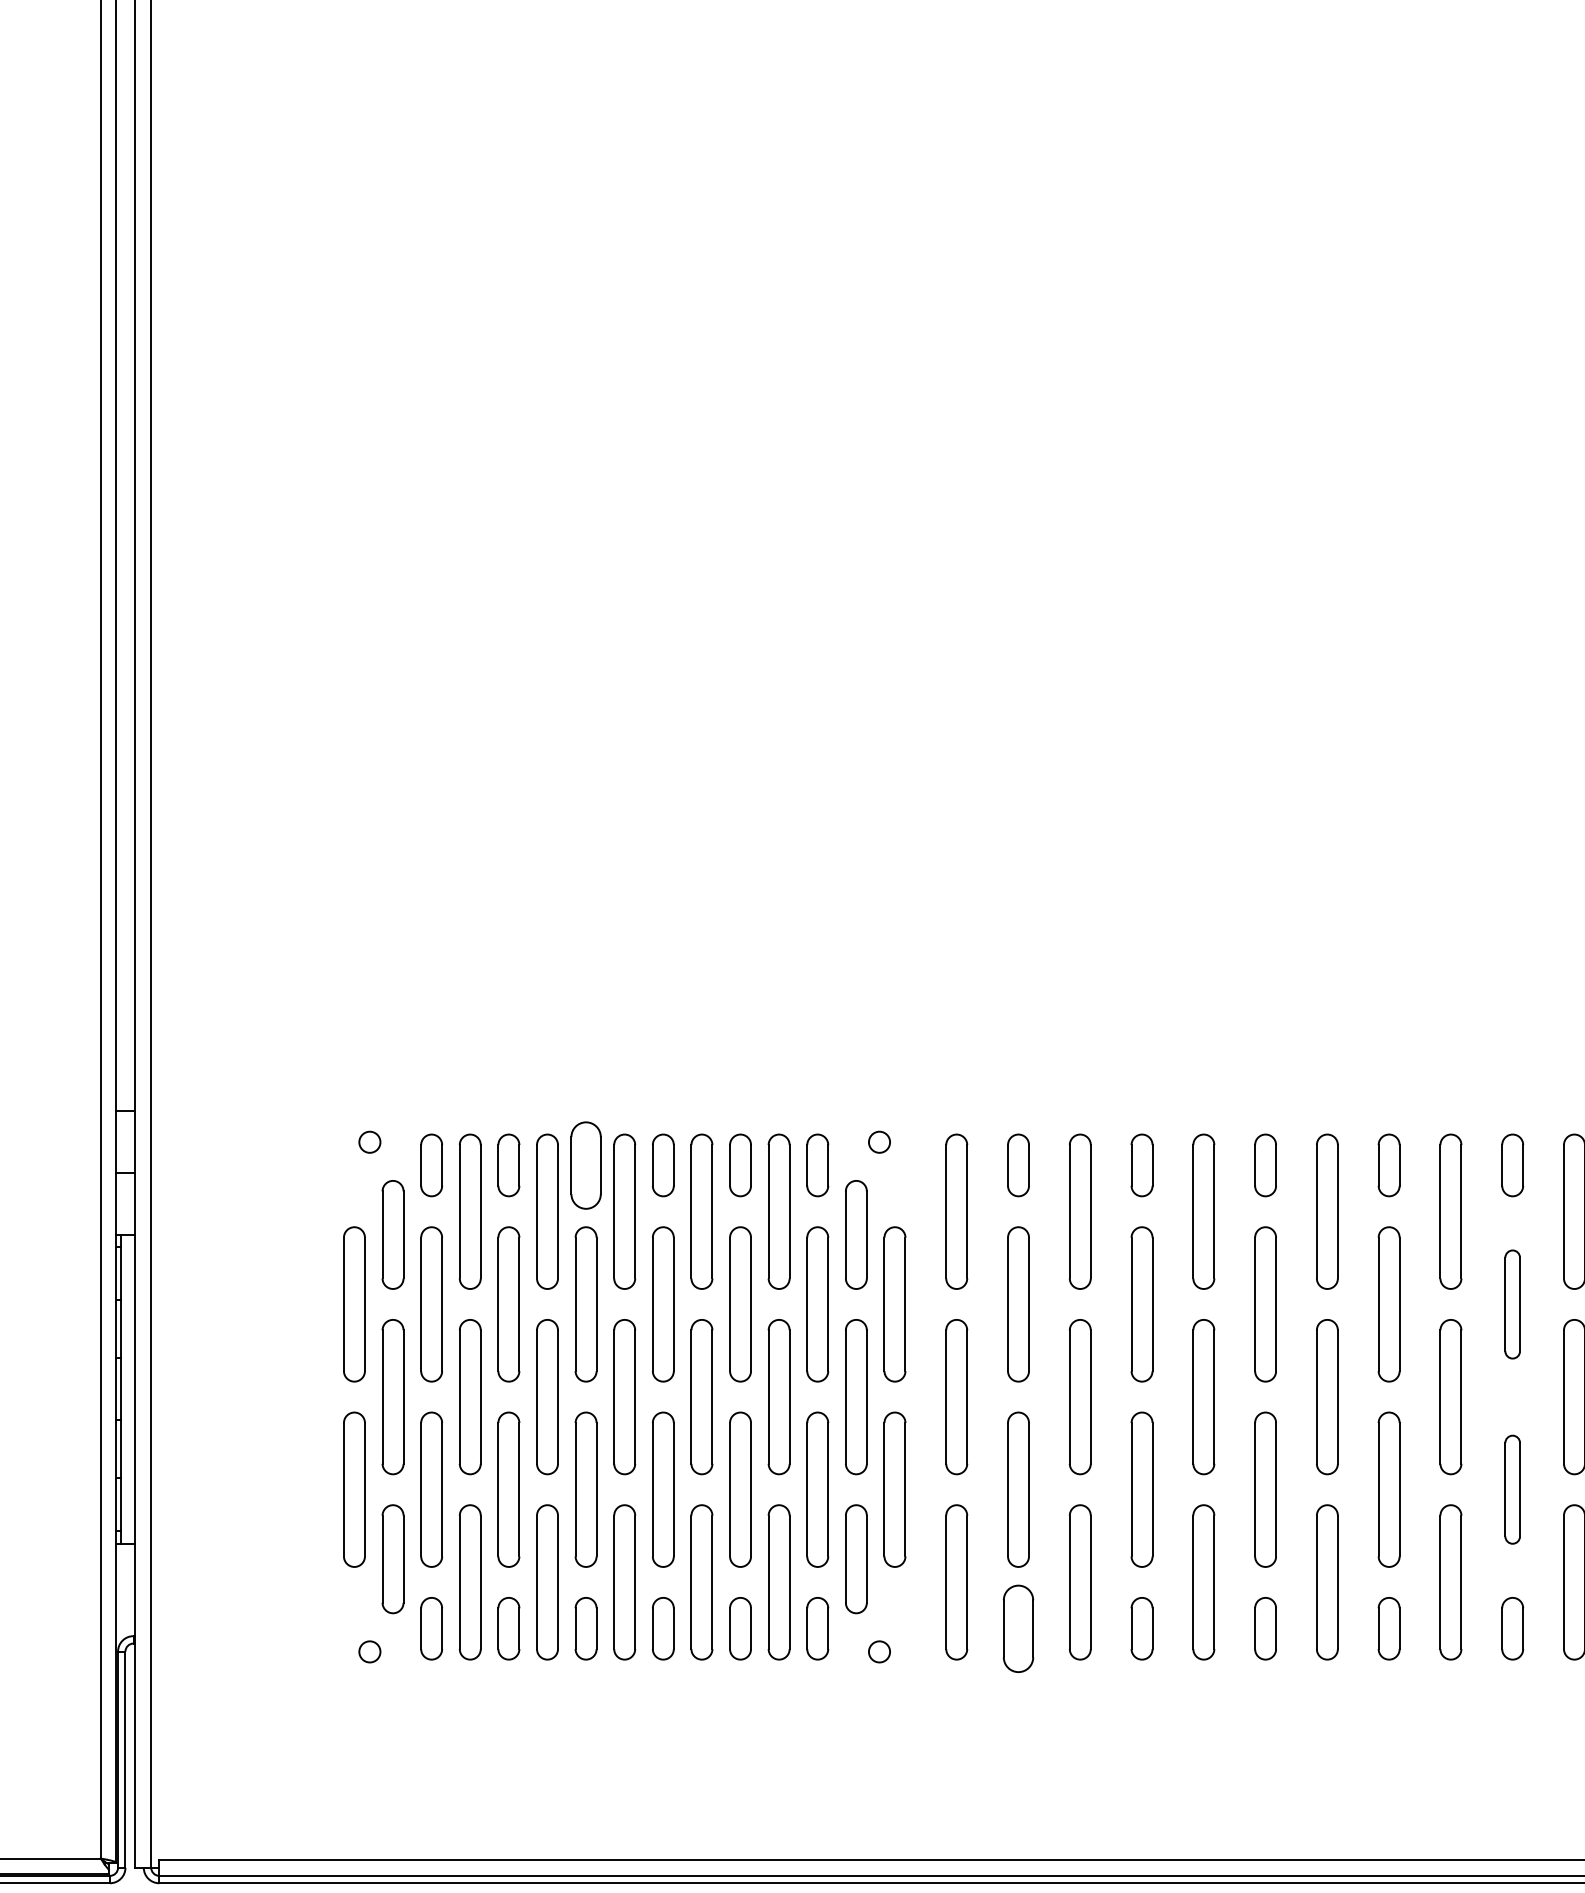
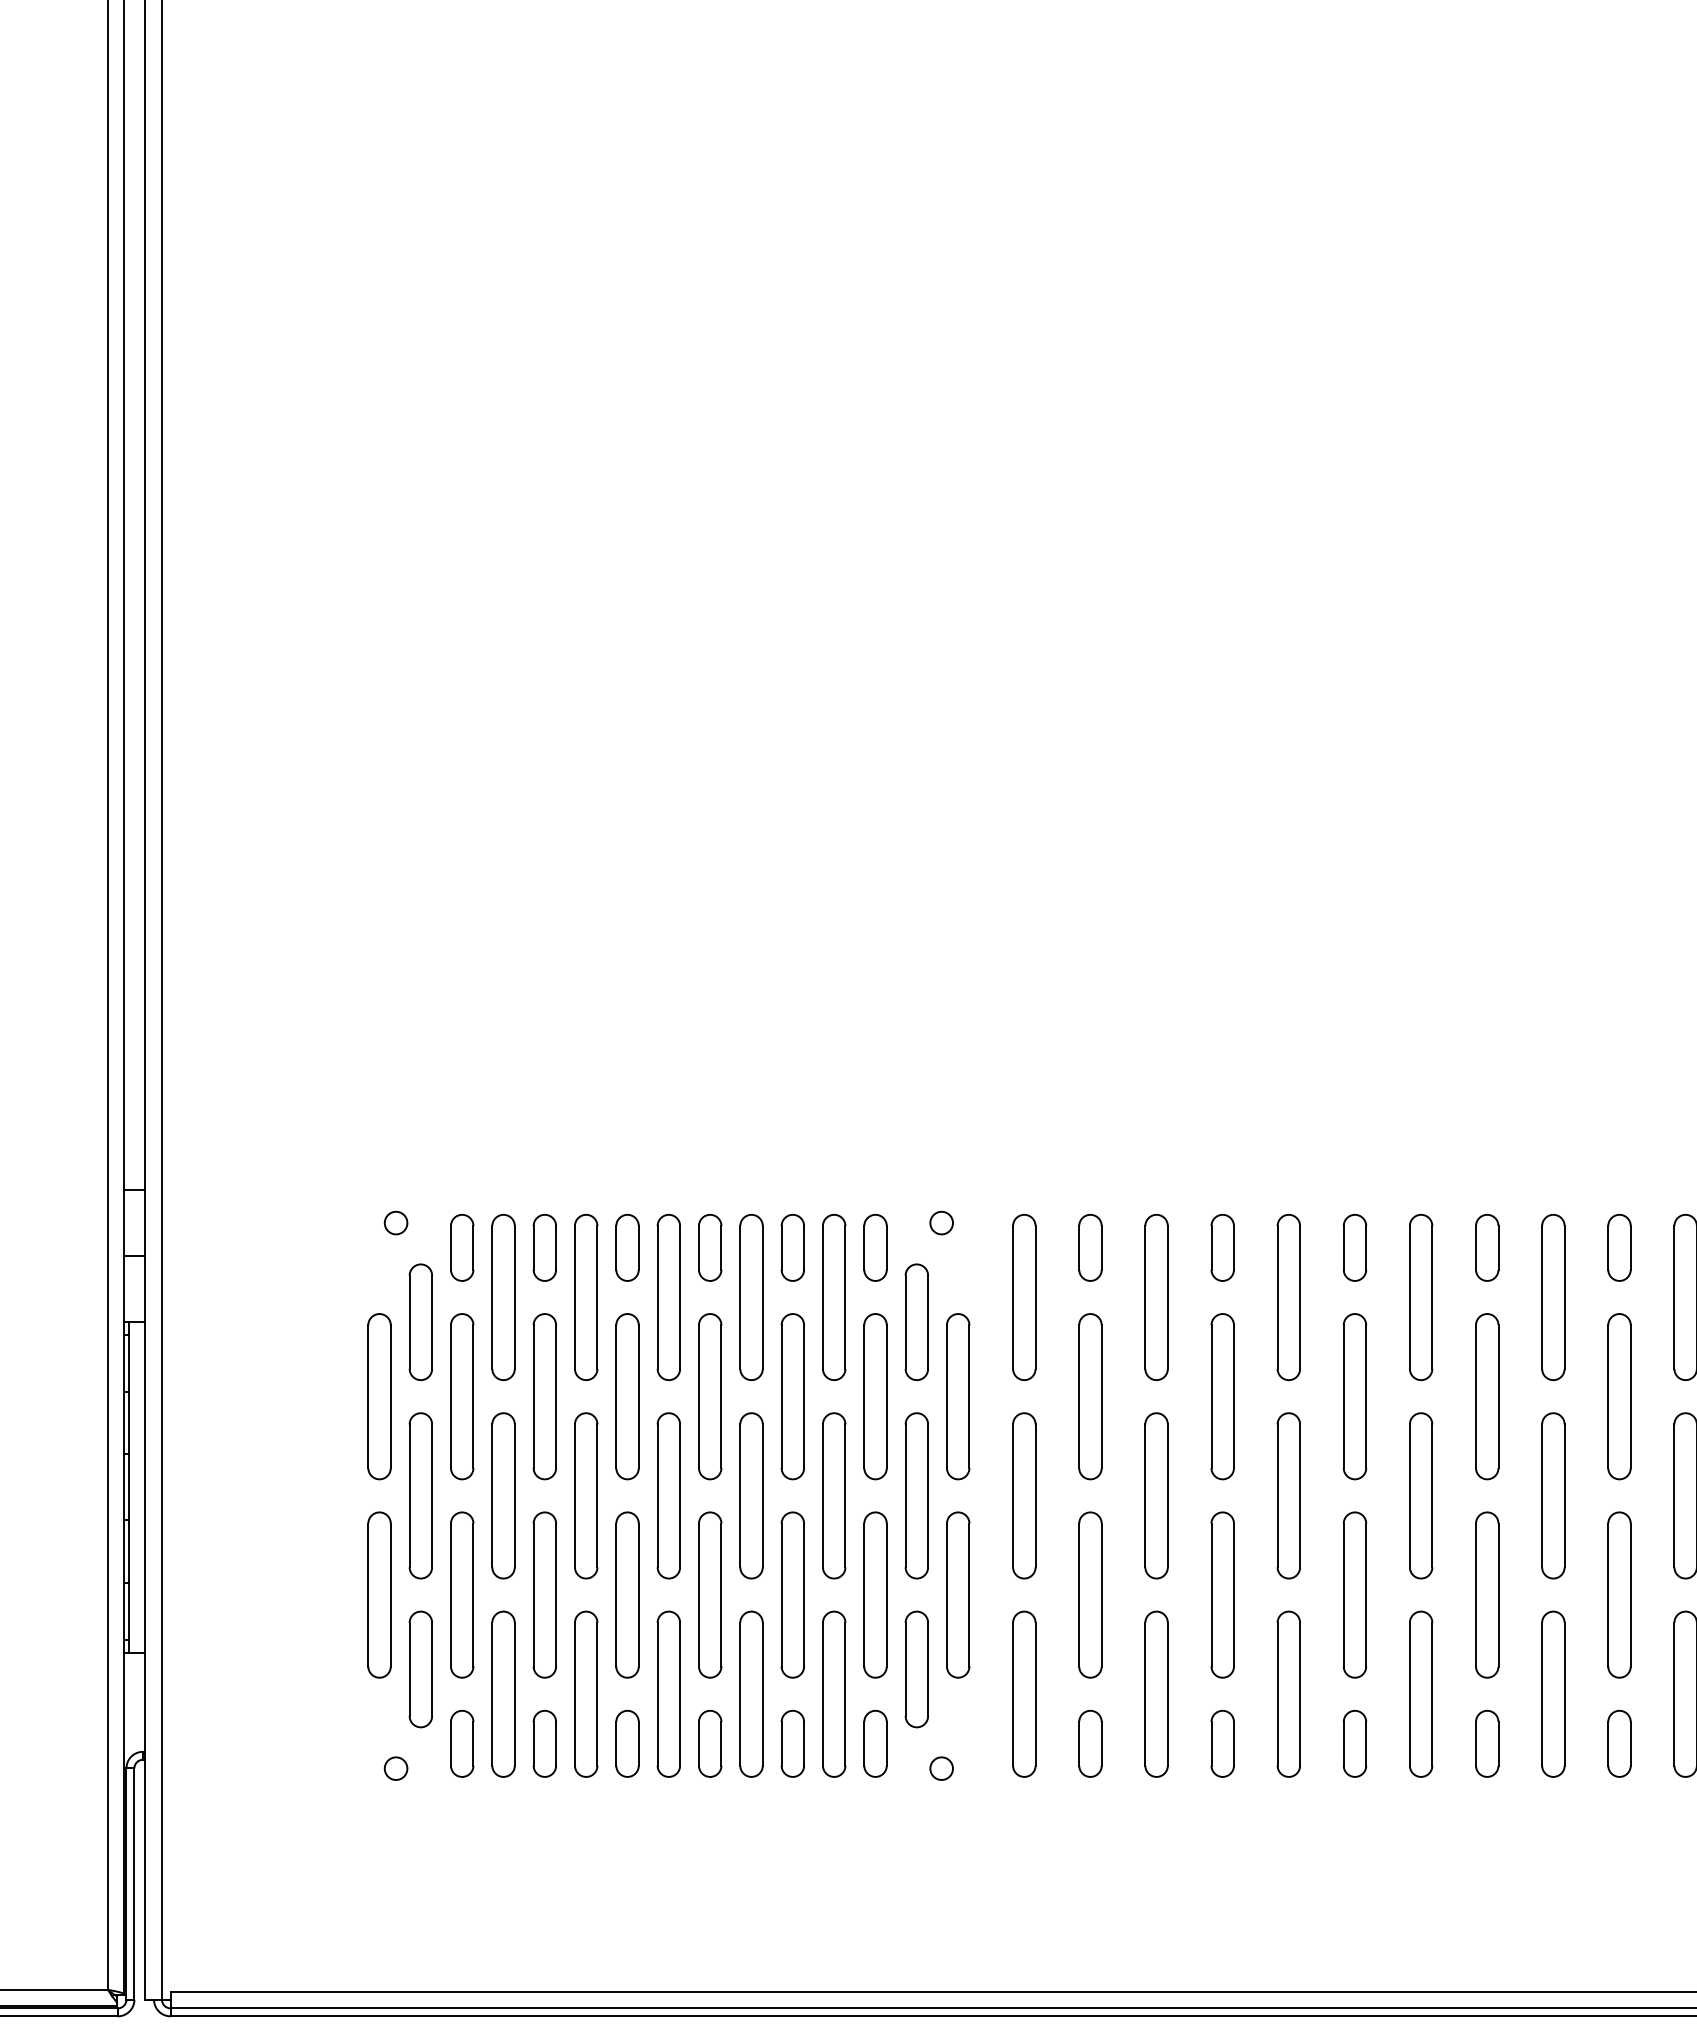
part: (586, 1165) -> (627, 1247), size x0.71
part: (1512, 1304) -> (1619, 1396), size x1.43
part: (1512, 1489) -> (1619, 1594), size x1.43
part: (1018, 1628) -> (1090, 1743), size x0.71

